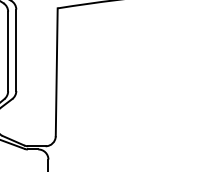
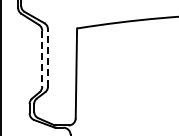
line: (17, 49) -> (48, 57), solid -> dashed
line: (8, 51) -> (42, 58), solid -> dashed

